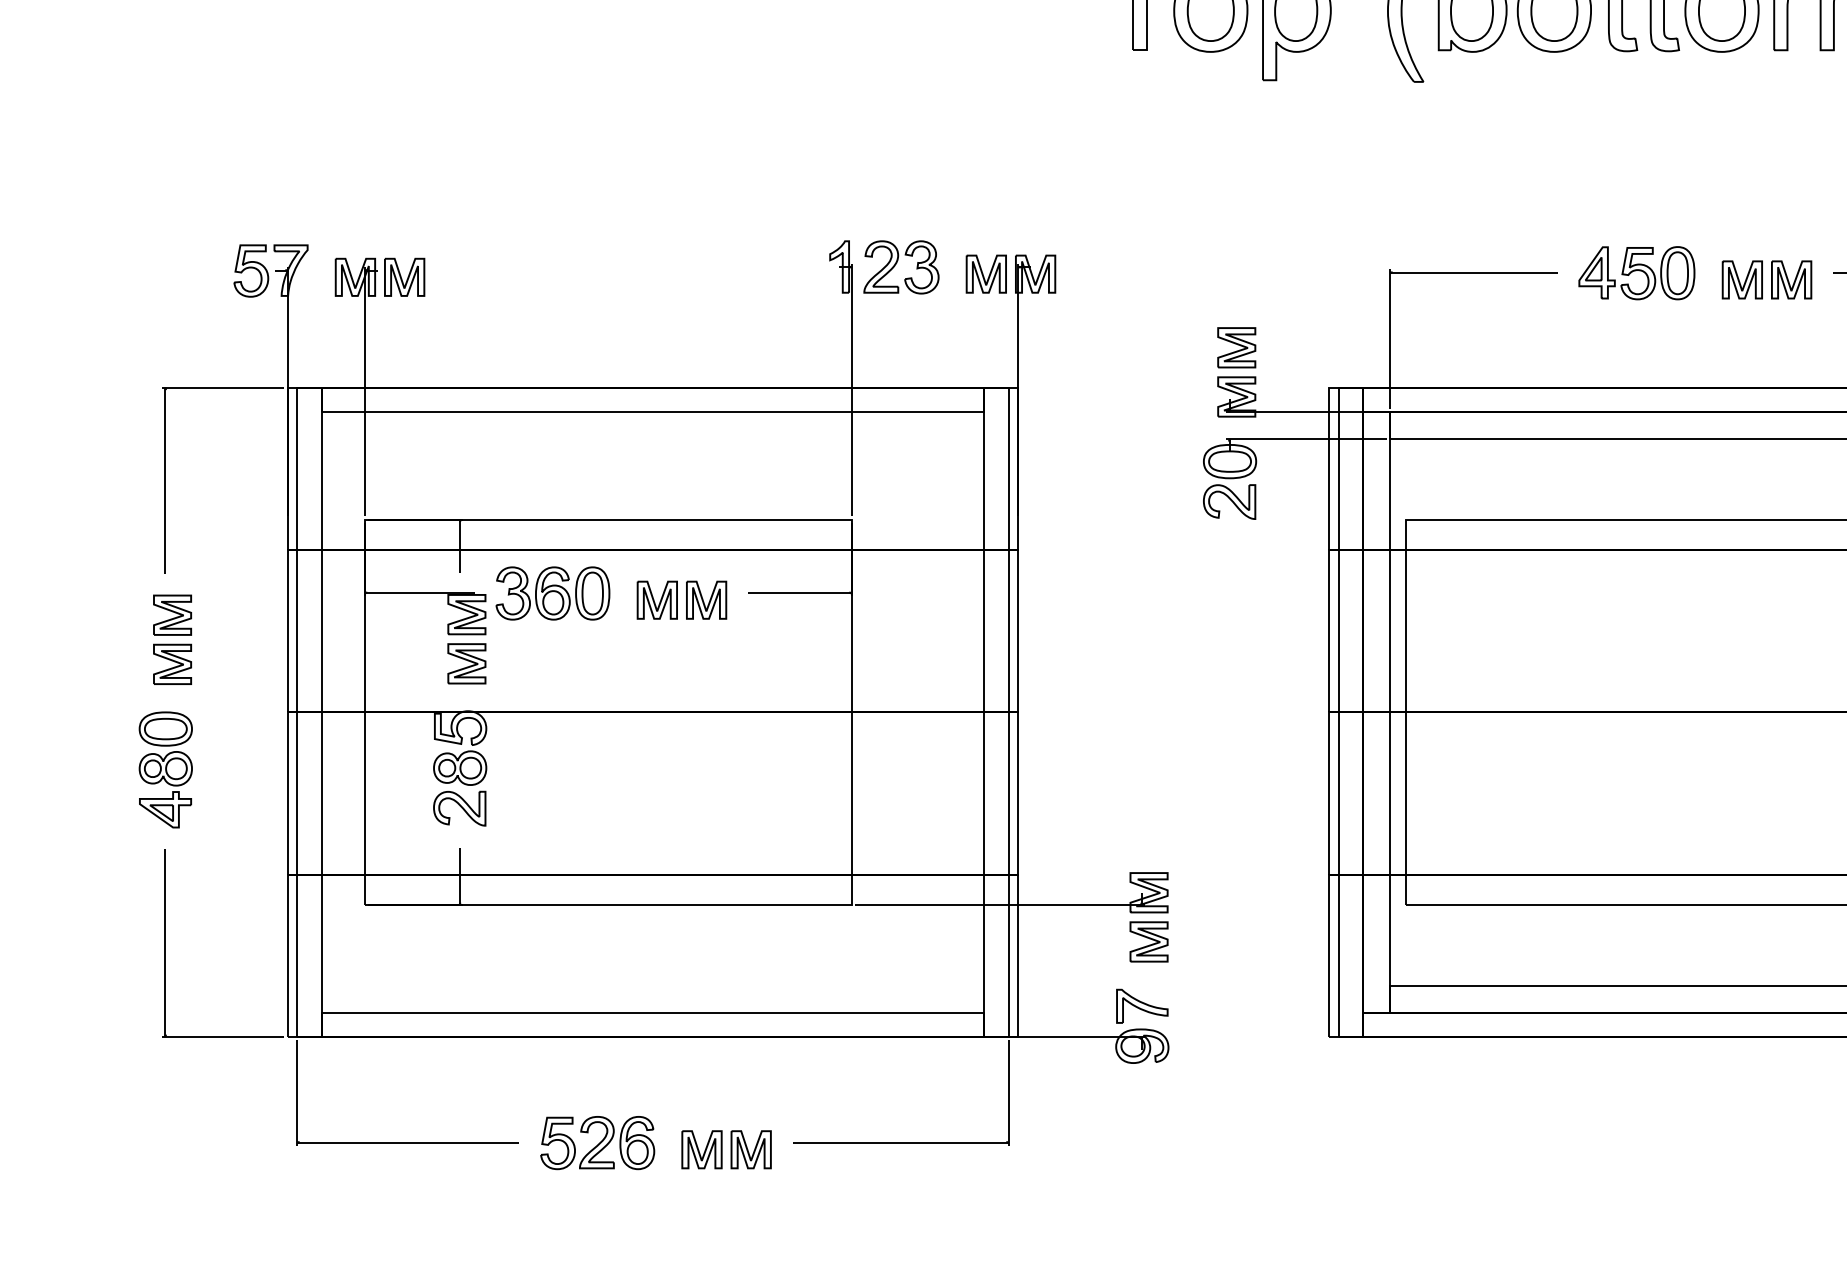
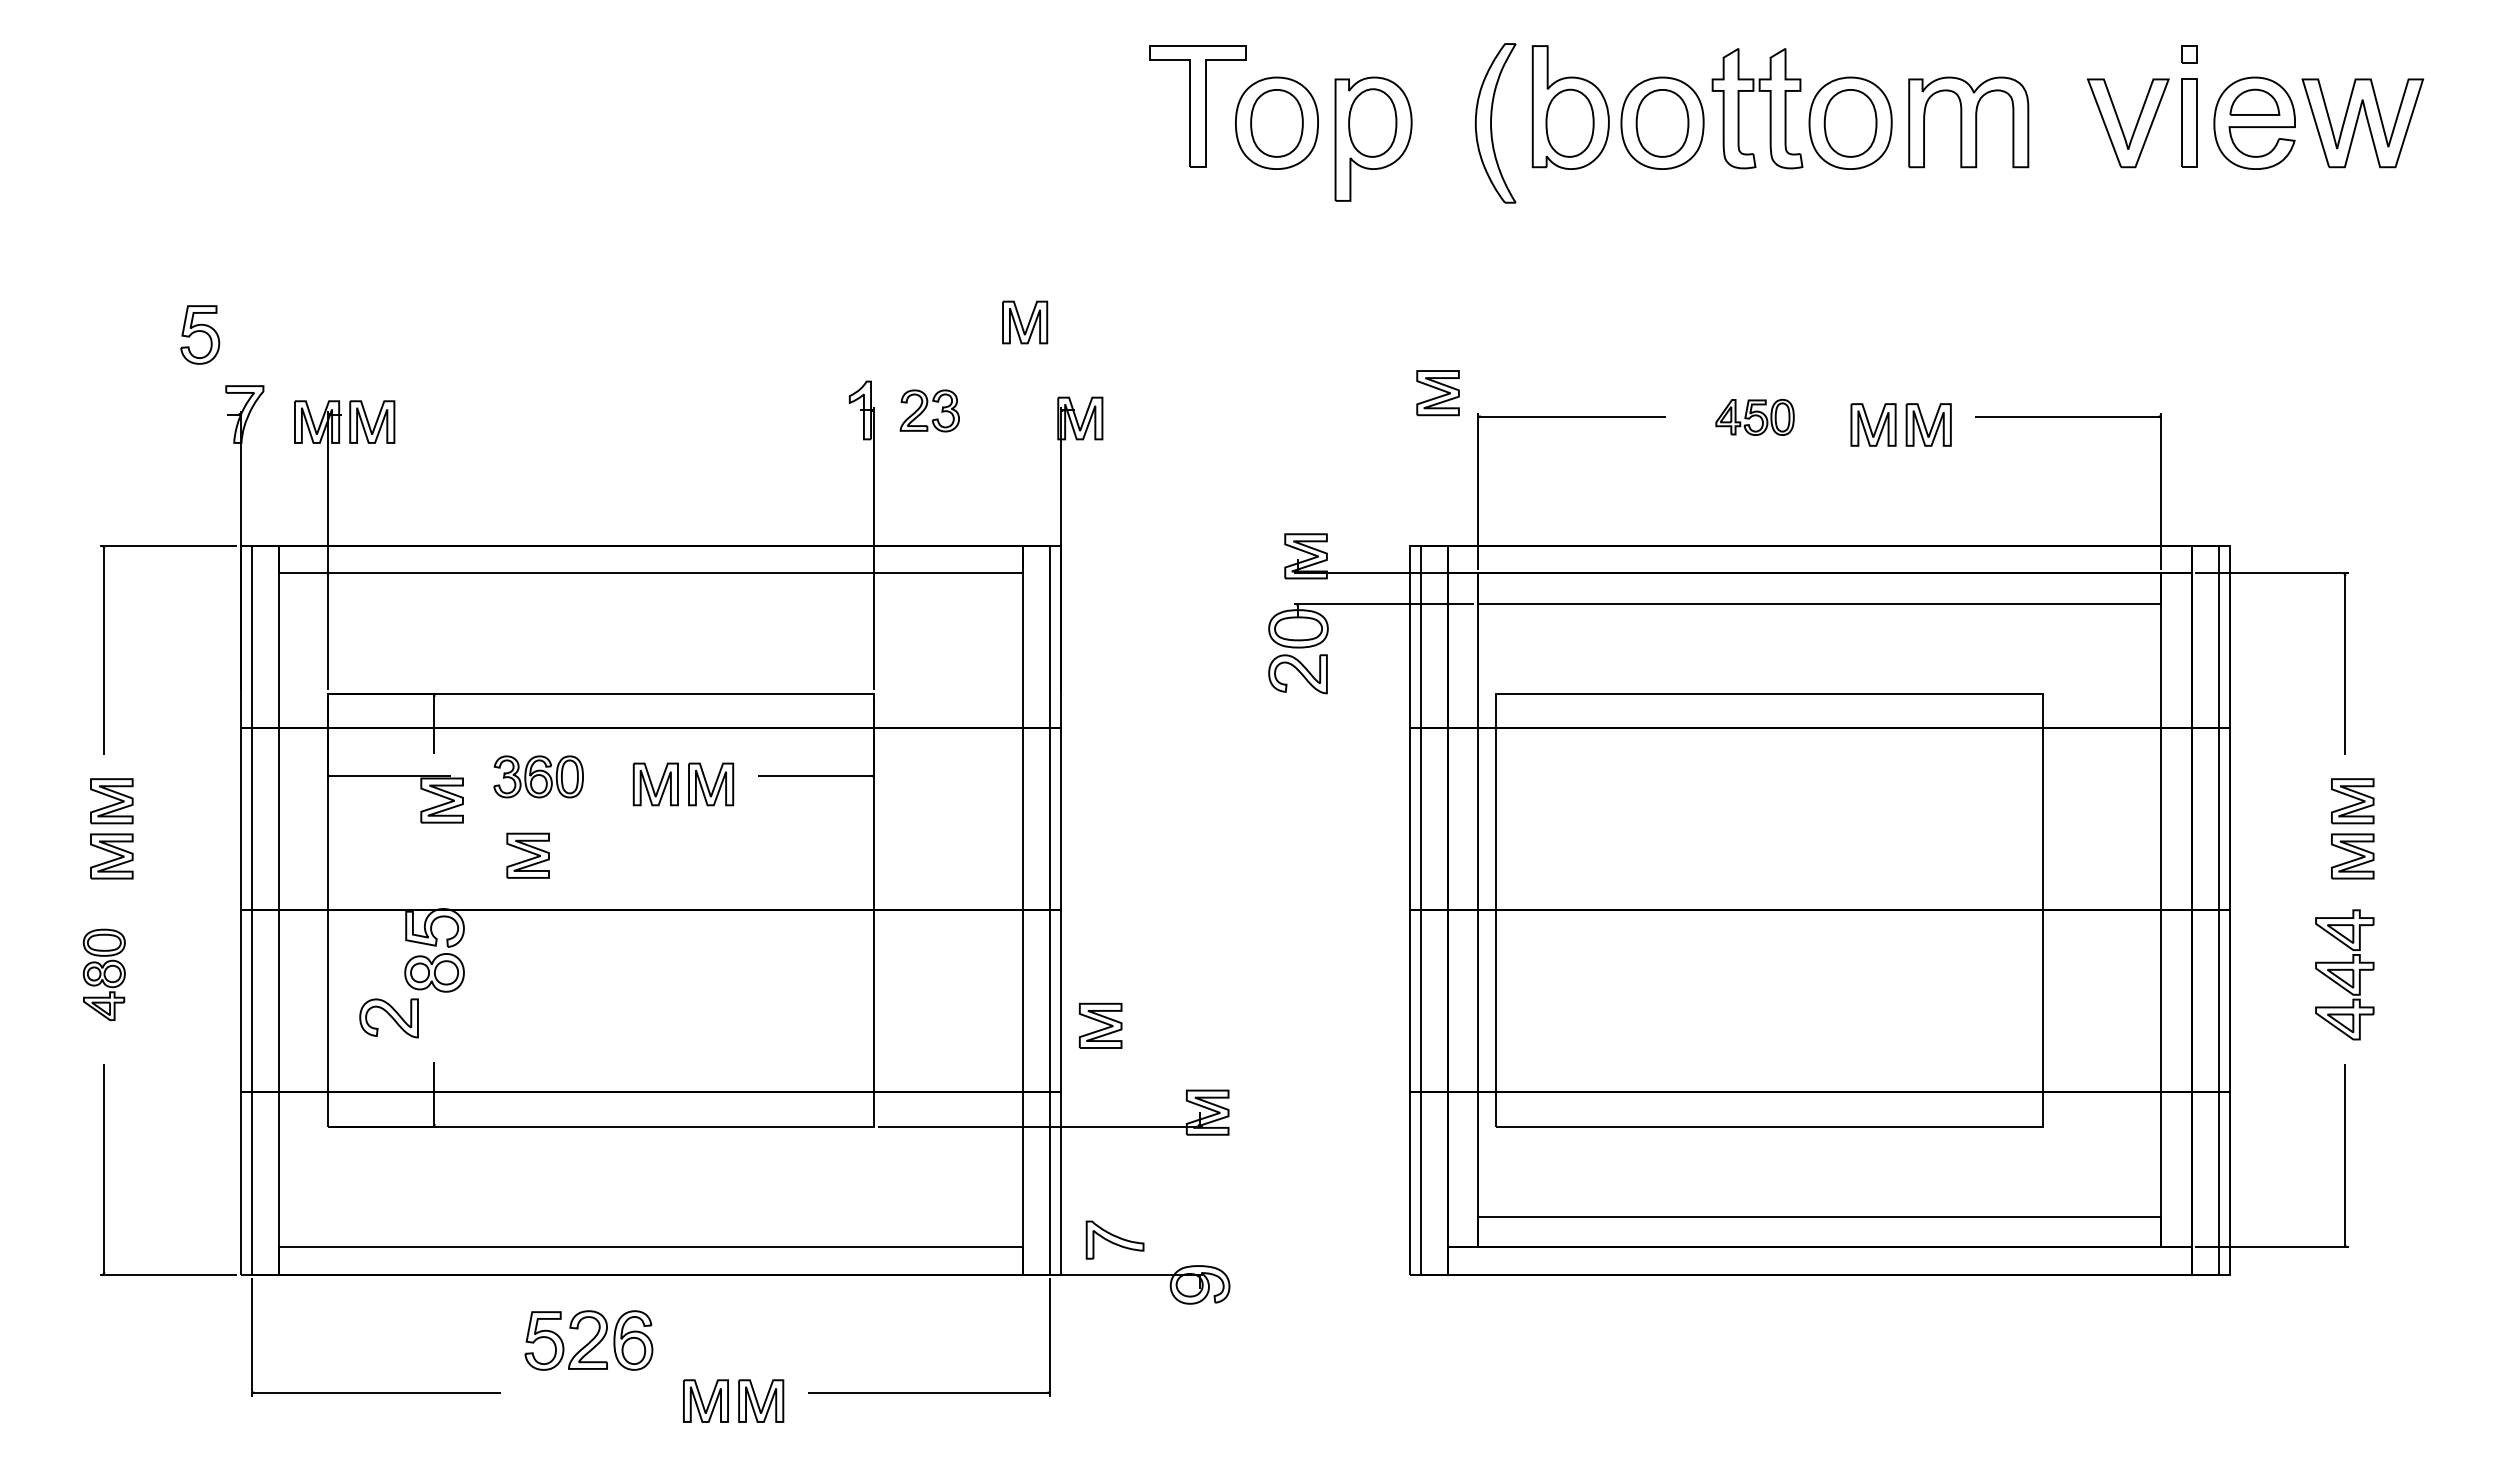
part: (901, 267) -> (929, 410), size x0.7
part: (251, 270) -> (200, 334), moved
part: (1636, 273) -> (1754, 417), size x0.6
part: (986, 274) -> (1025, 322), moved
part: (1236, 348) -> (1437, 393), moved
part: (552, 593) -> (538, 776), size x0.7
part: (466, 663) -> (527, 855), moved
part: (166, 769) -> (104, 974), size x0.7
part: (459, 808) -> (388, 1018), moved
part: (1148, 941) -> (1100, 1025), moved
part: (1141, 1005) -> (1114, 1239), moved
part: (597, 1142) -> (588, 1340), moved

